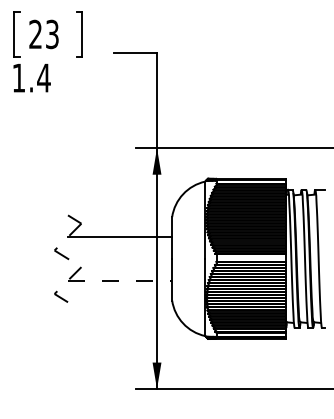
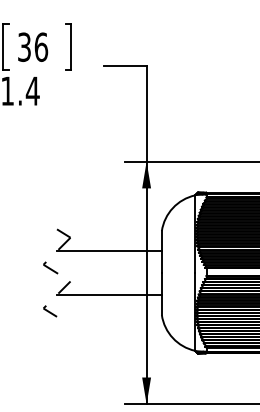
text: (44, 34) -> (33, 47), 23 -> 36
line: (120, 281) -> (109, 295), dashed -> solid

